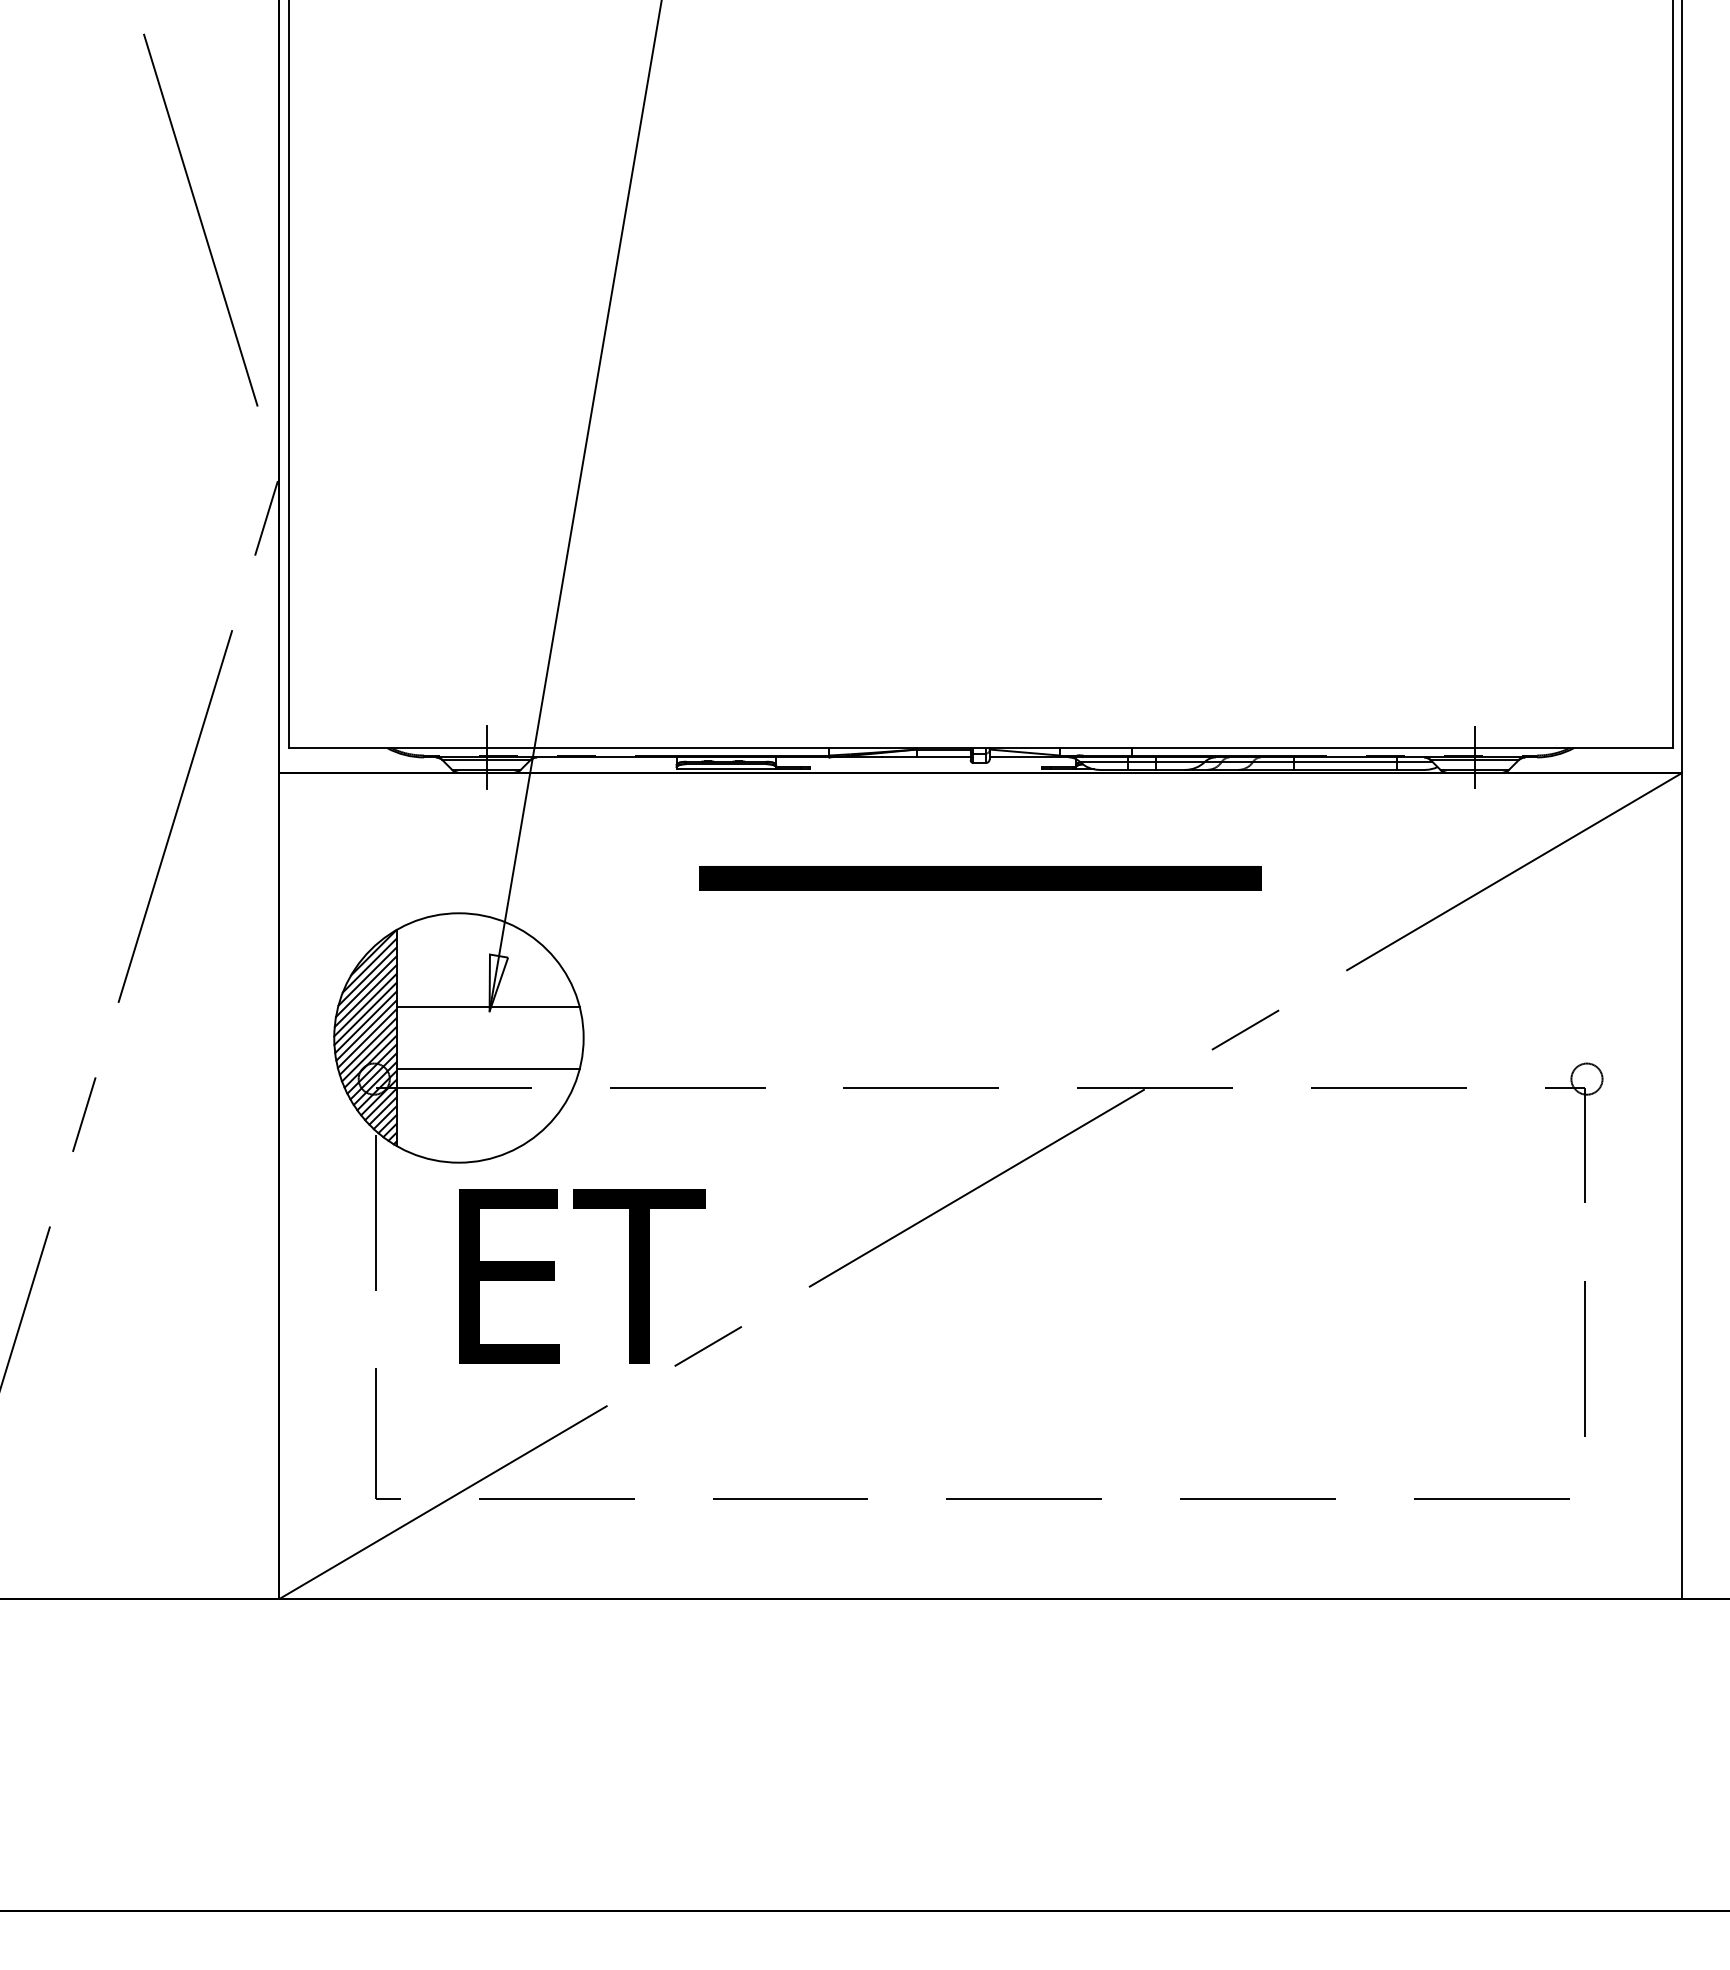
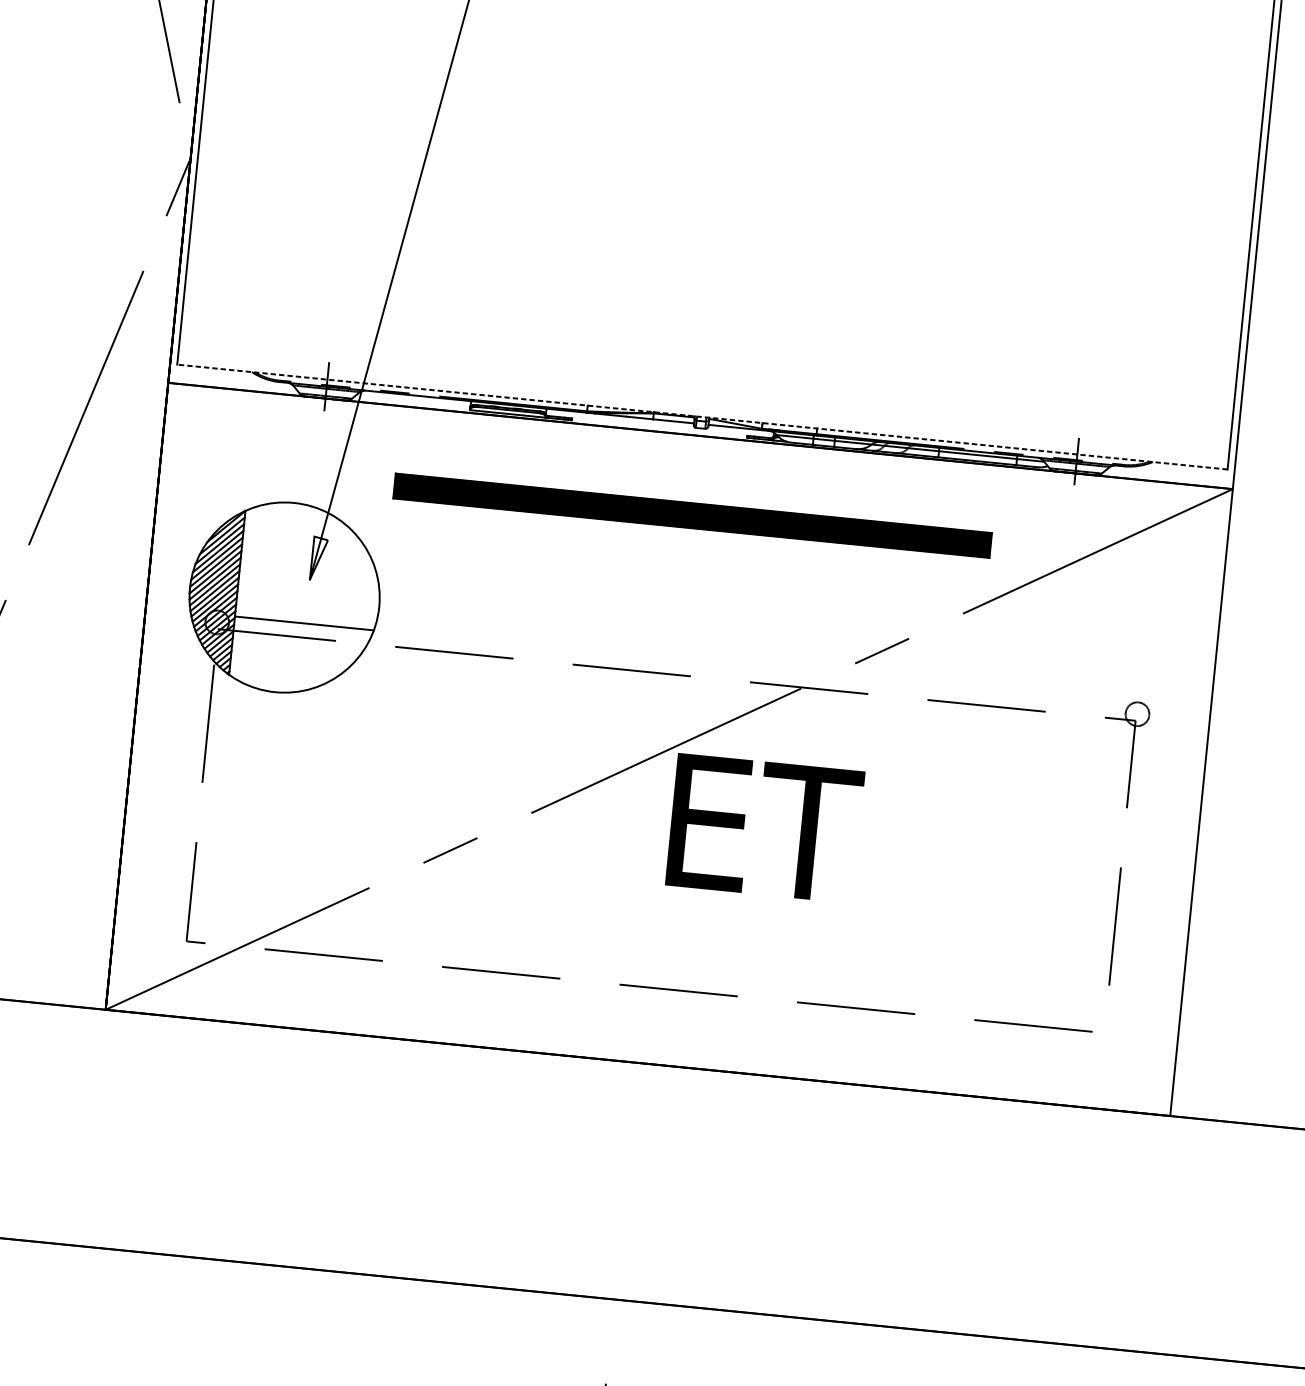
line: (980, 748) -> (702, 417), solid -> dashed
part: (980, 878) -> (692, 516), size x1.4
line: (487, 1006) -> (308, 575), removed
text: (582, 1276) -> (765, 828), moved

